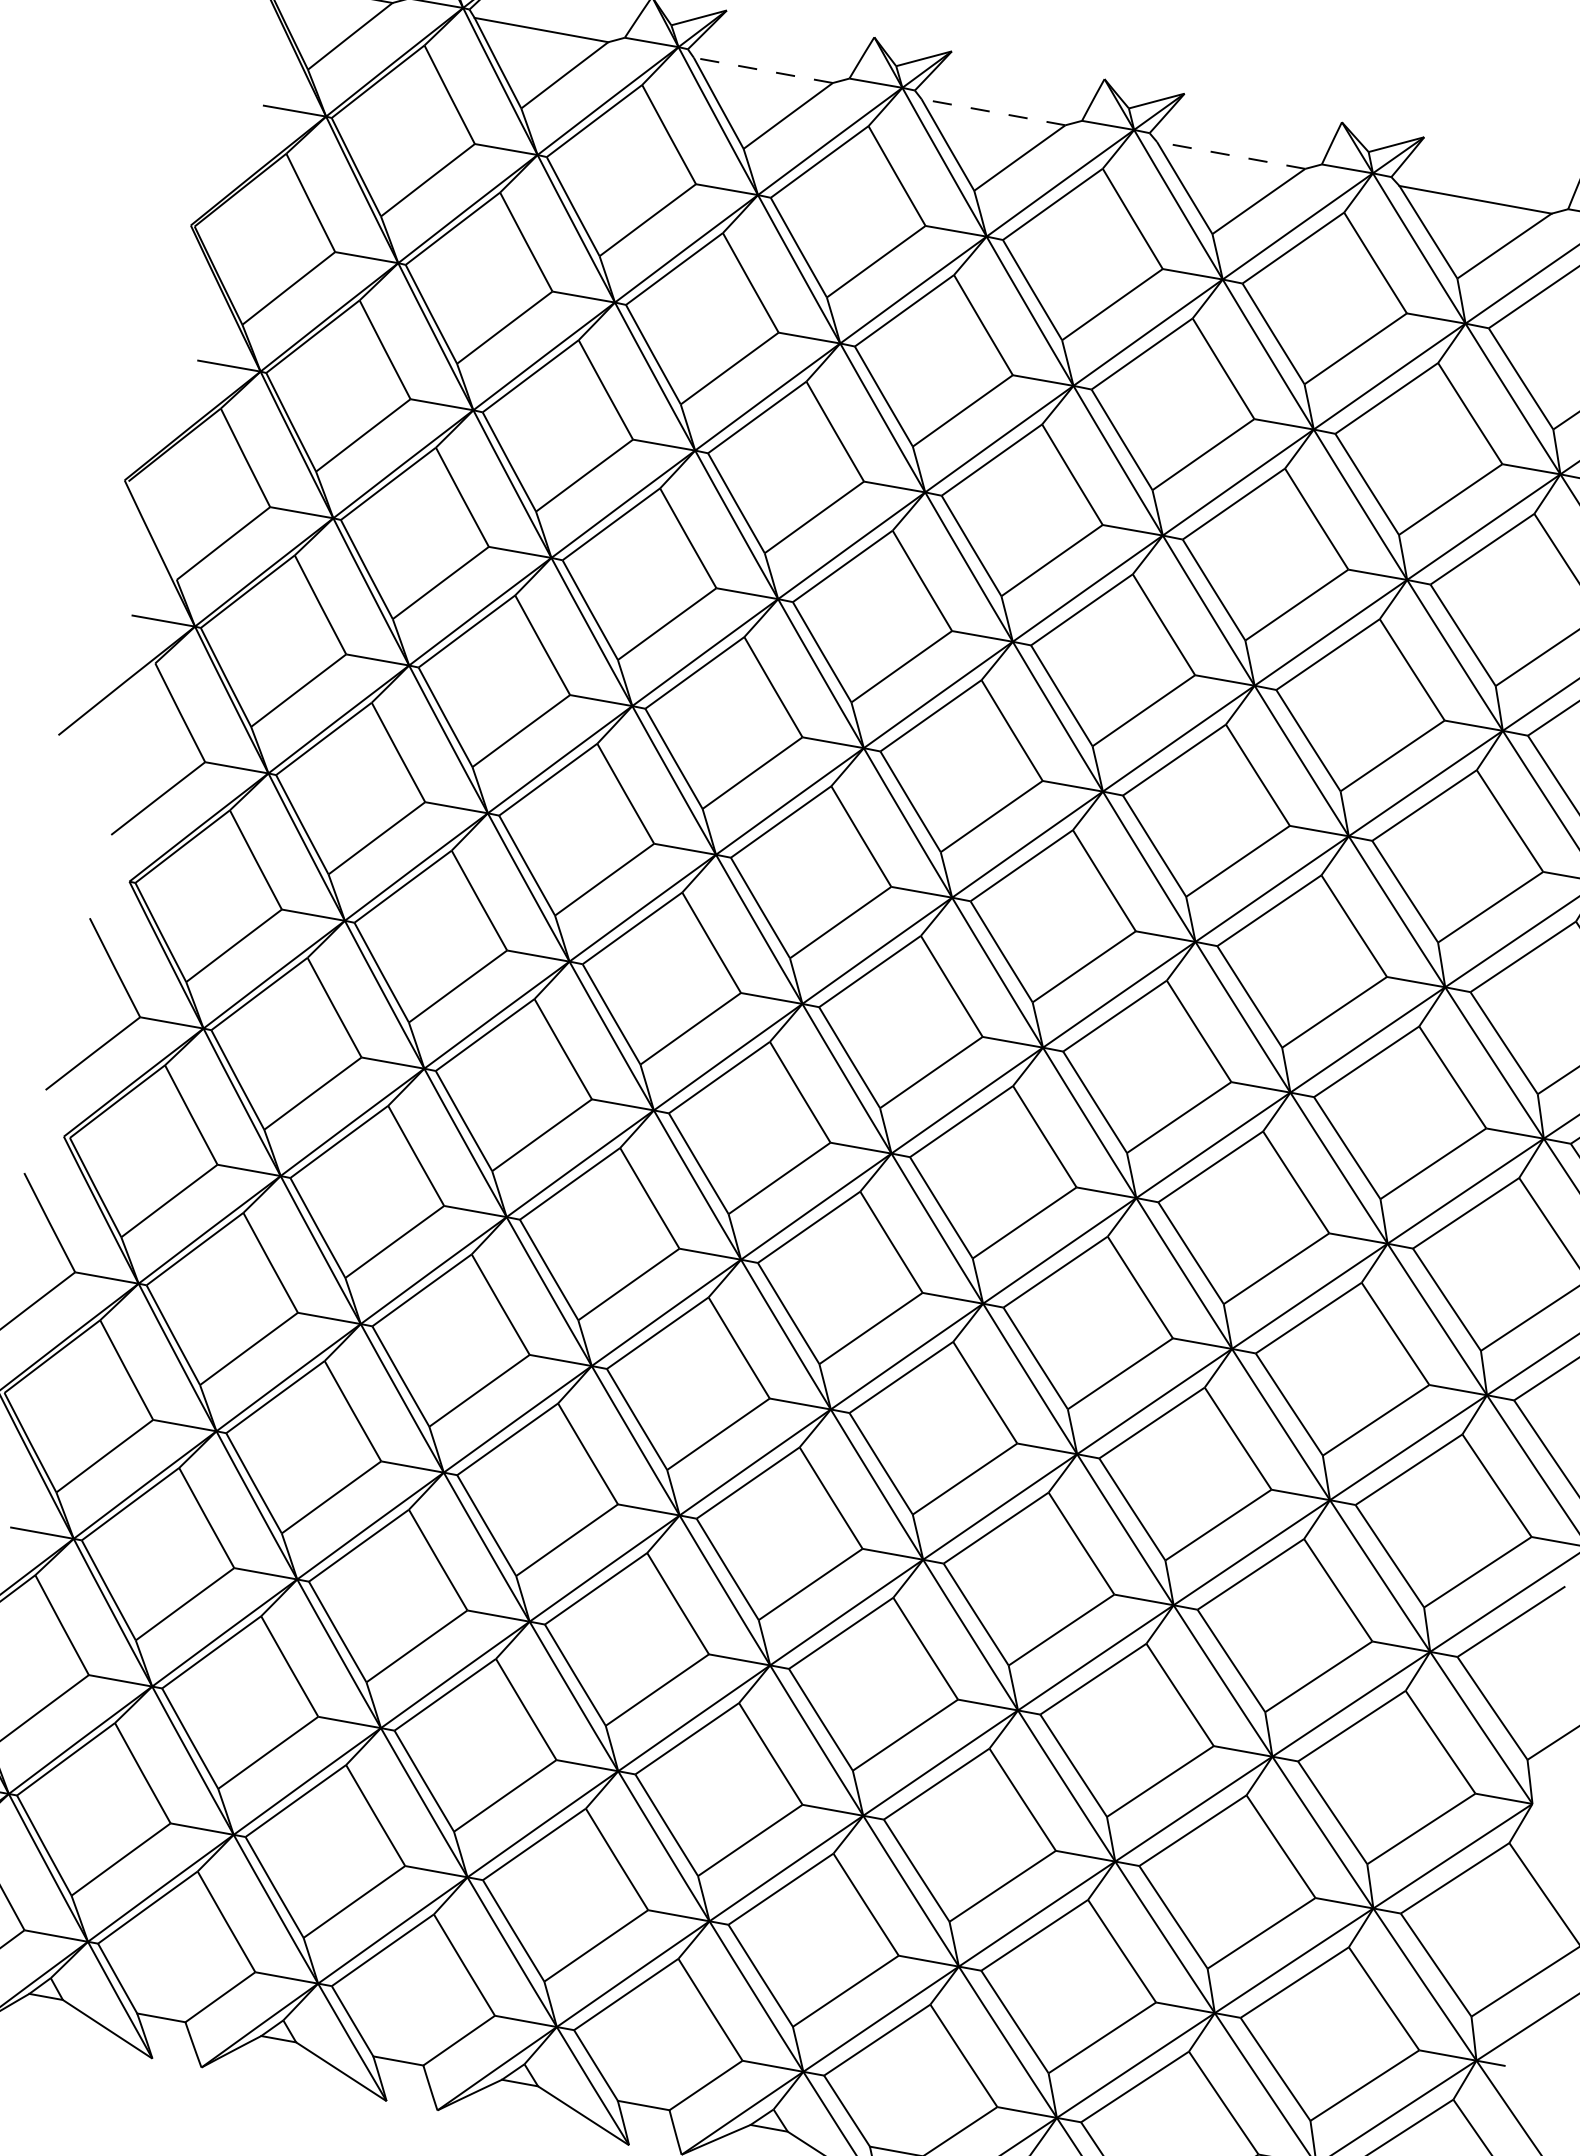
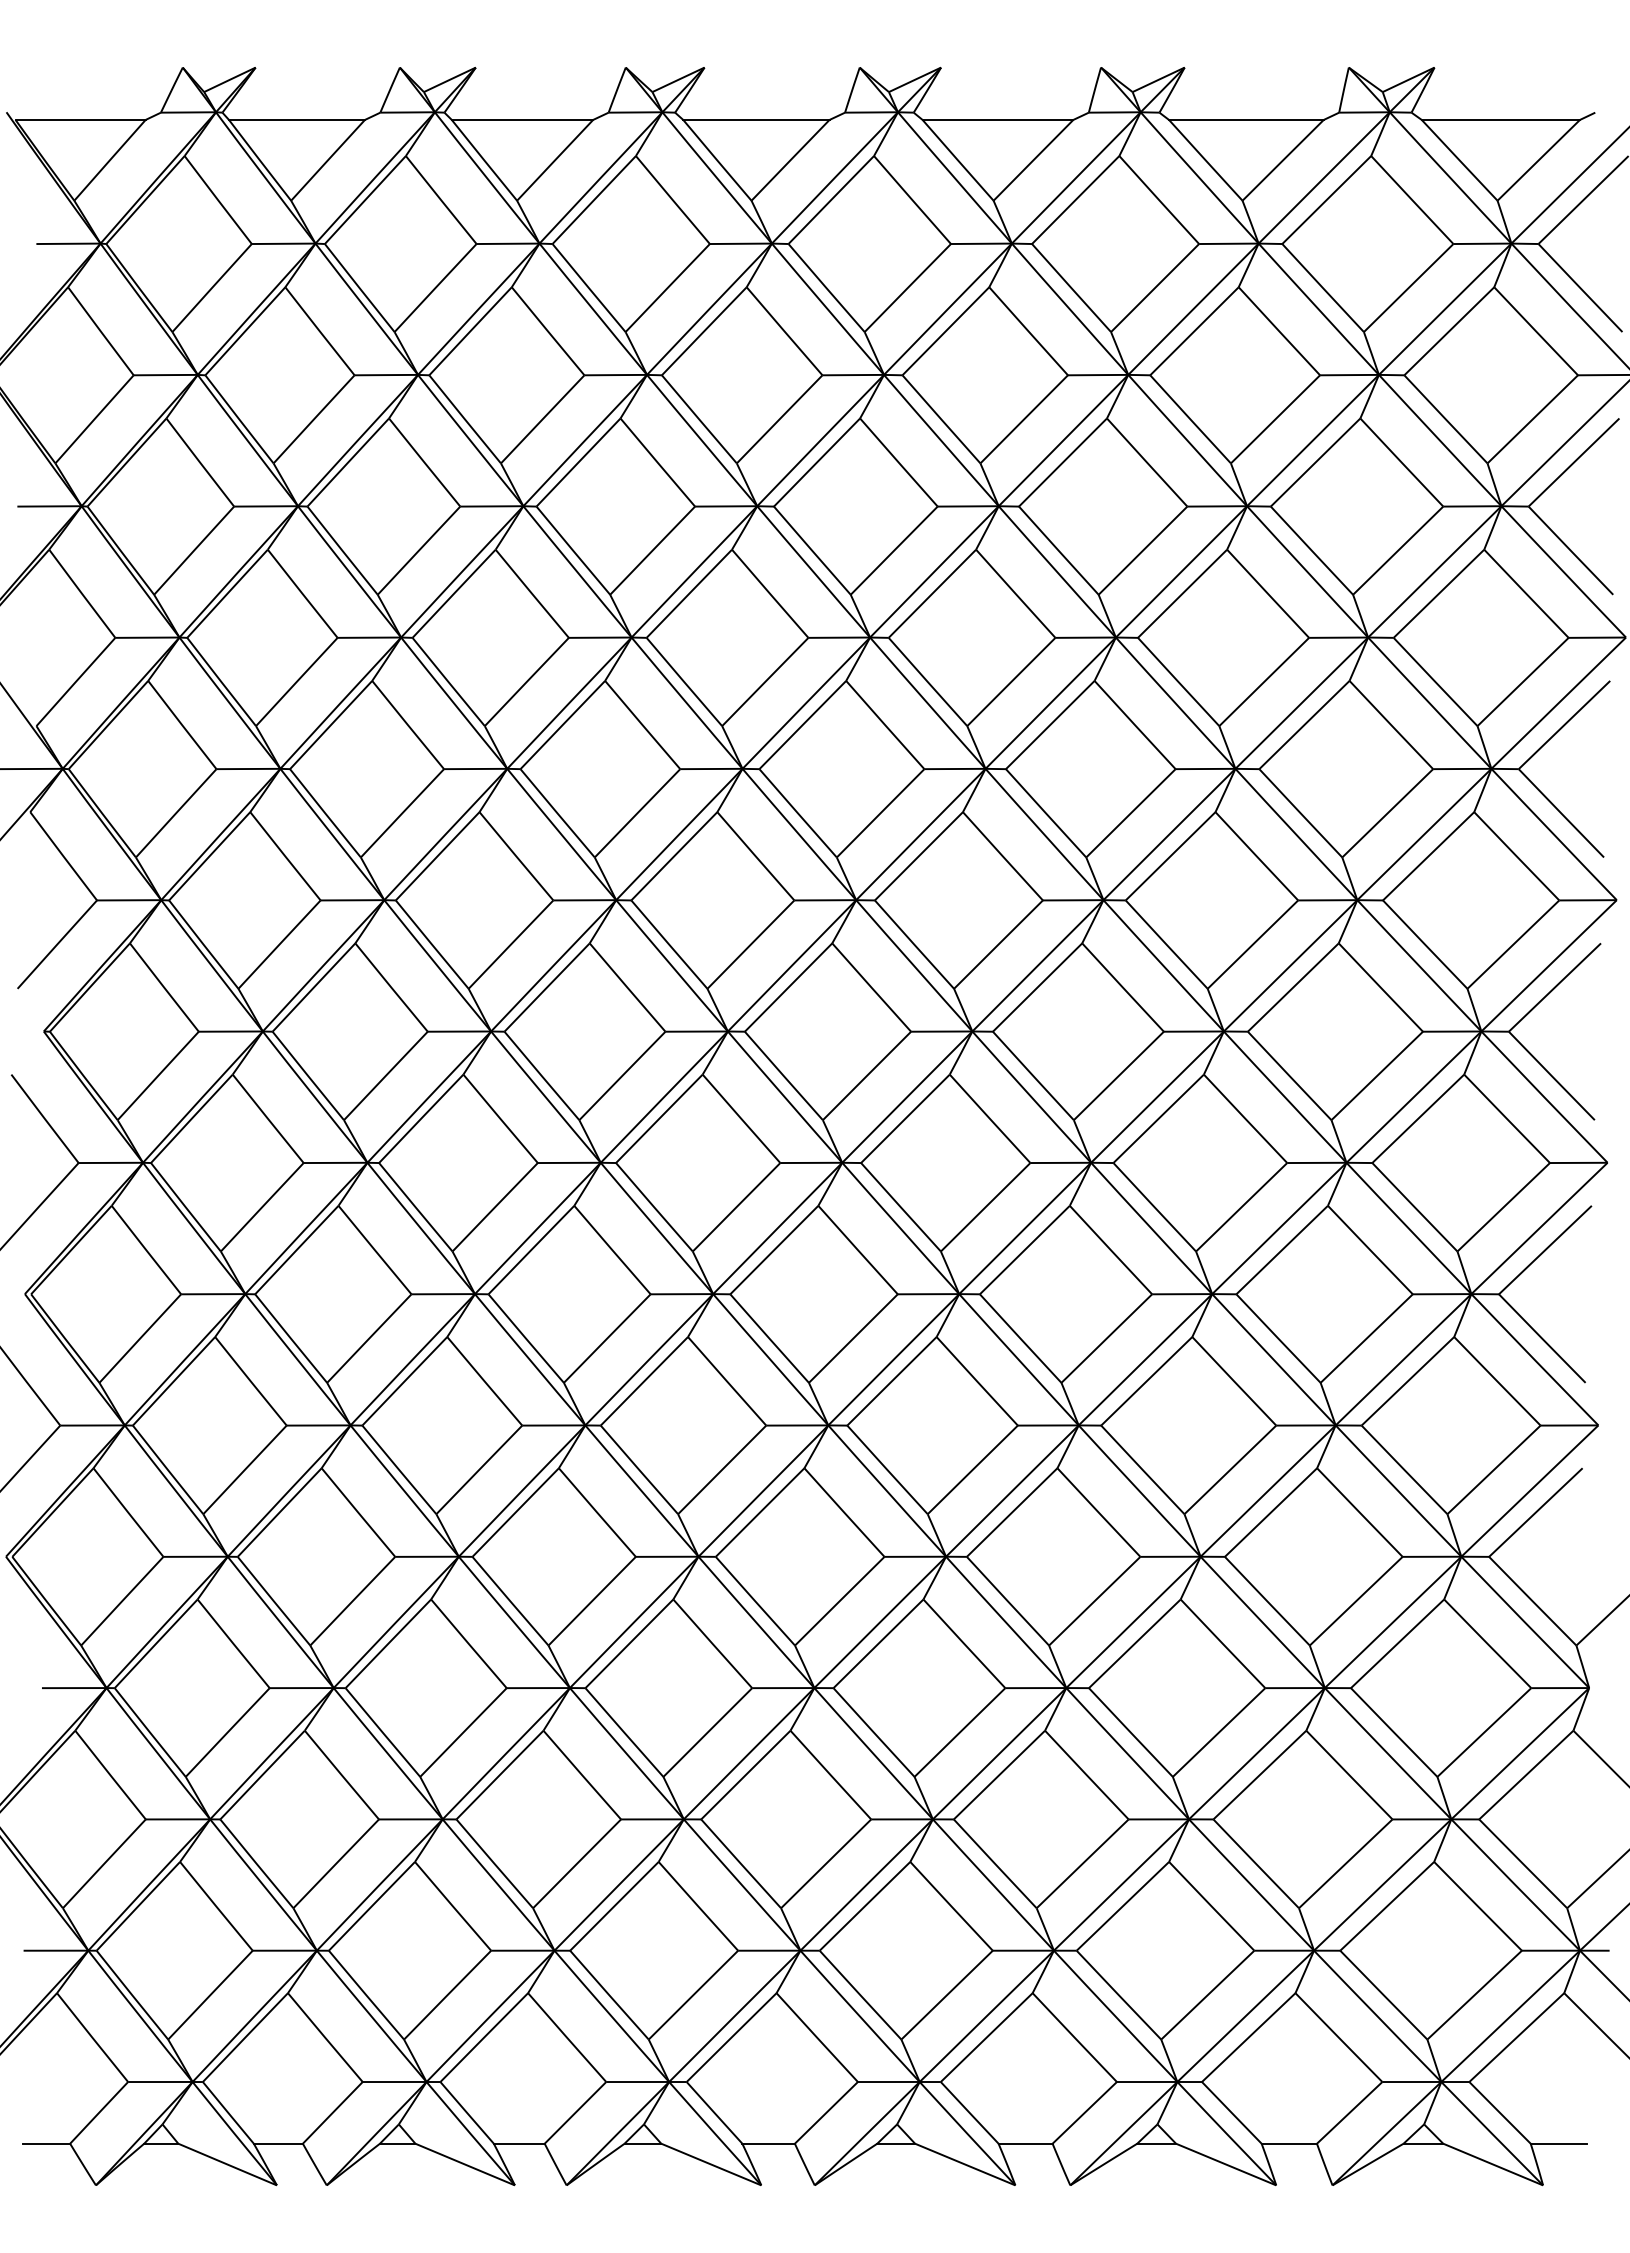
line: (763, 69) -> (522, 119), dashed -> solid
line: (992, 111) -> (755, 119), dashed -> solid
line: (1230, 154) -> (997, 119), dashed -> solid

